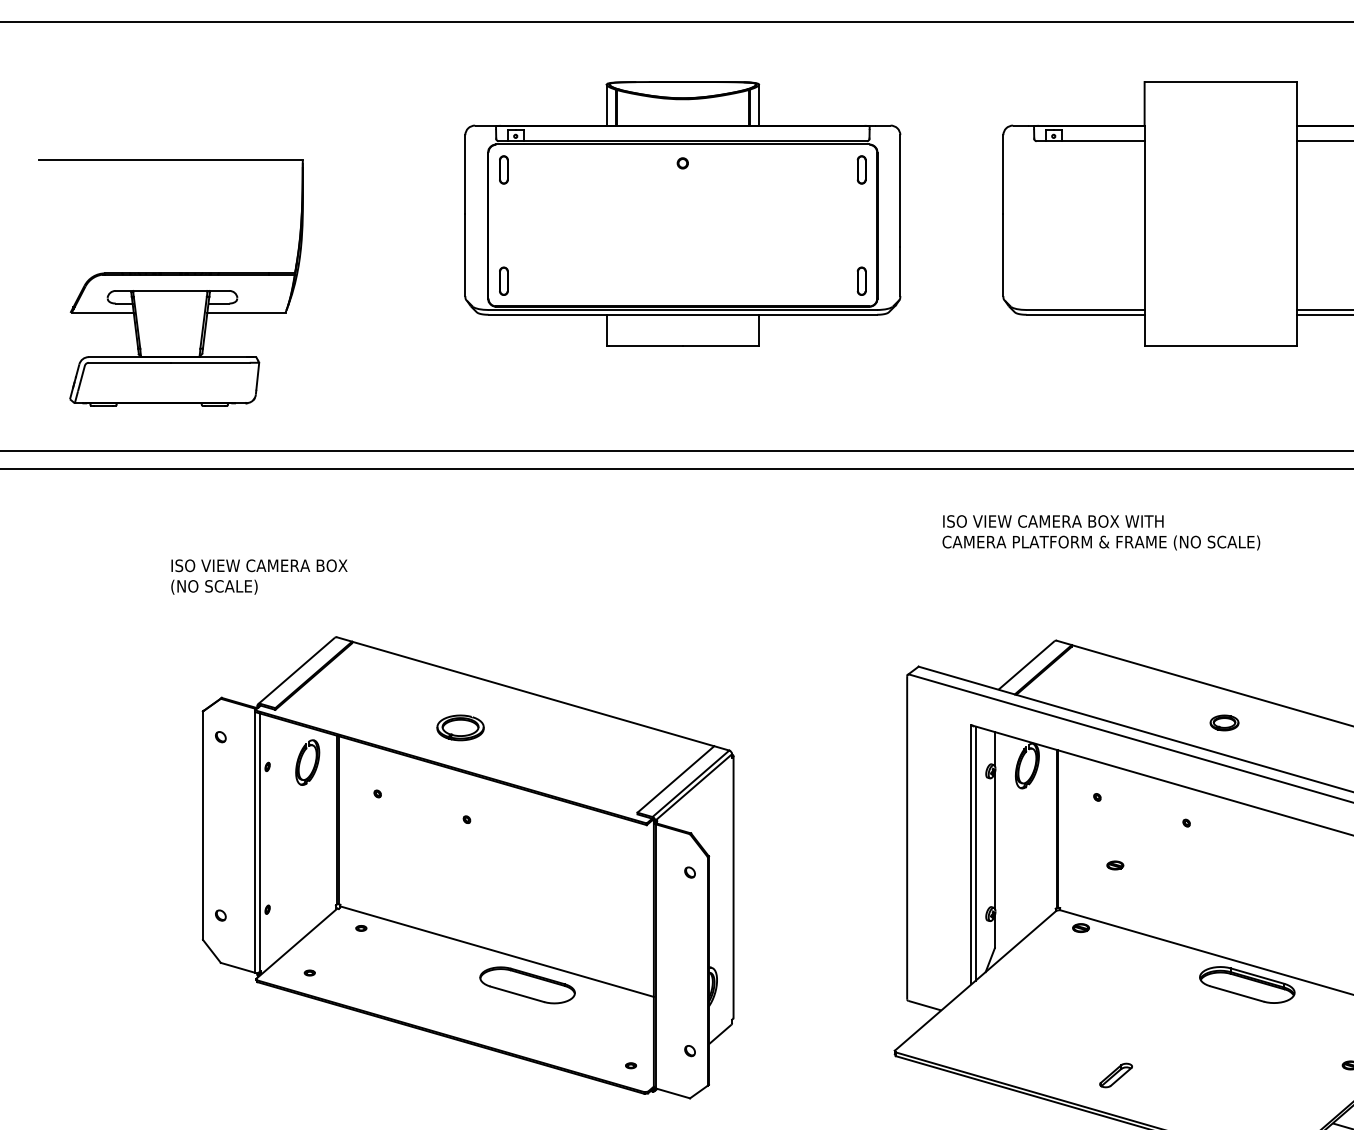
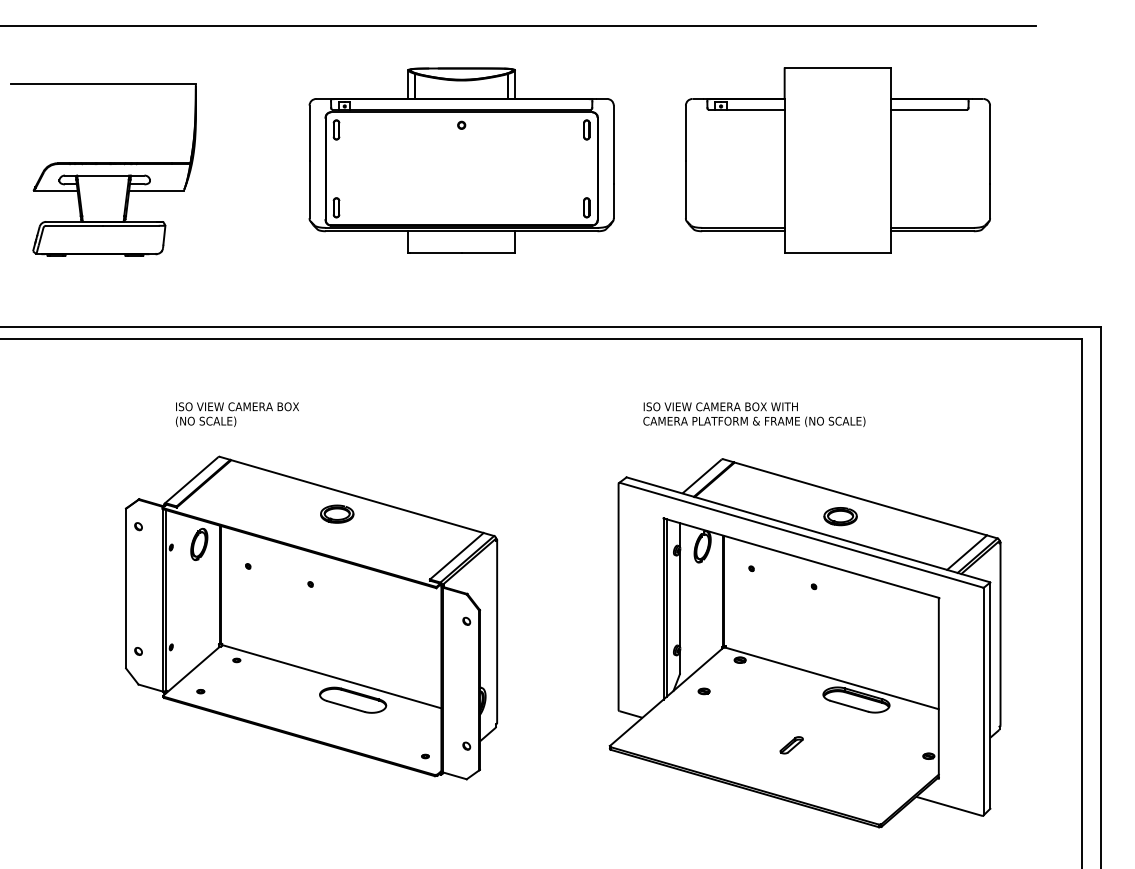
part: (170, 282) -> (103, 169), moved
text: (1101, 532) -> (754, 414), moved
text: (259, 576) -> (237, 414), moved
part: (1224, 722) -> (840, 516), size x1.67
part: (460, 726) -> (337, 513), moved
part: (1114, 865) -> (703, 691), moved
part: (1115, 1075) -> (791, 745), moved

